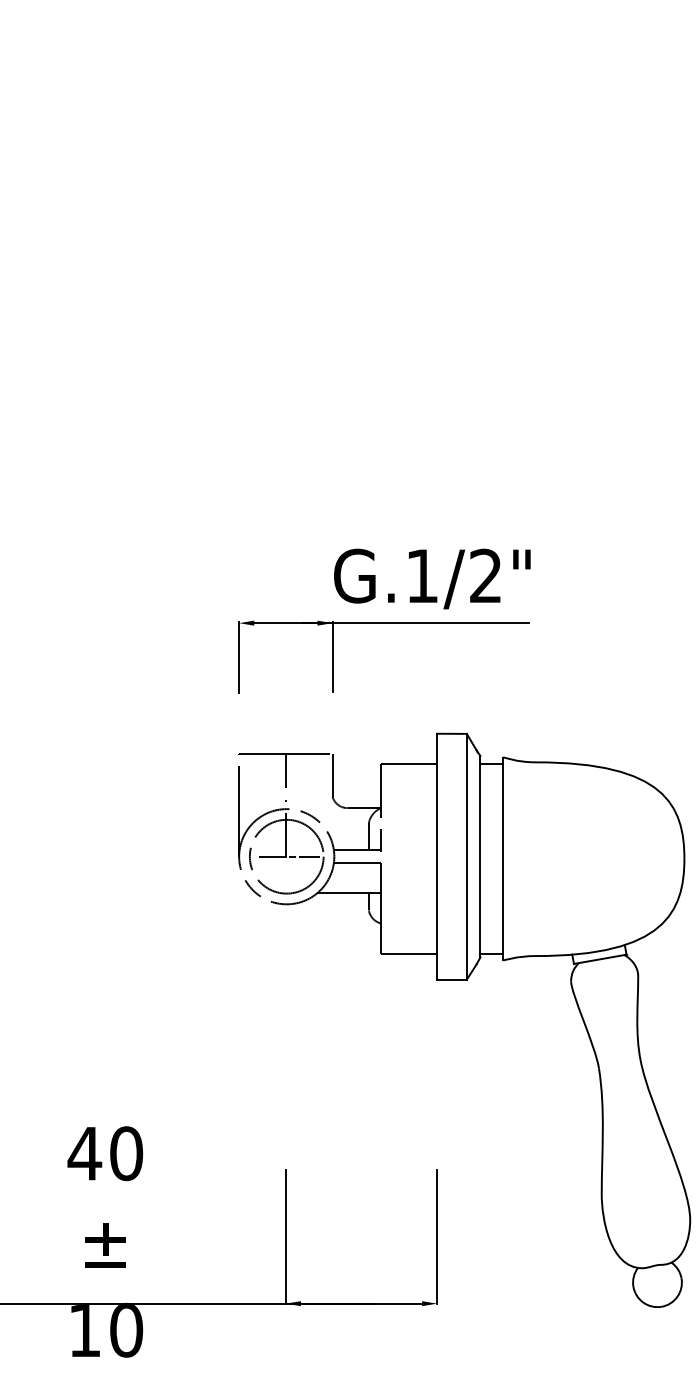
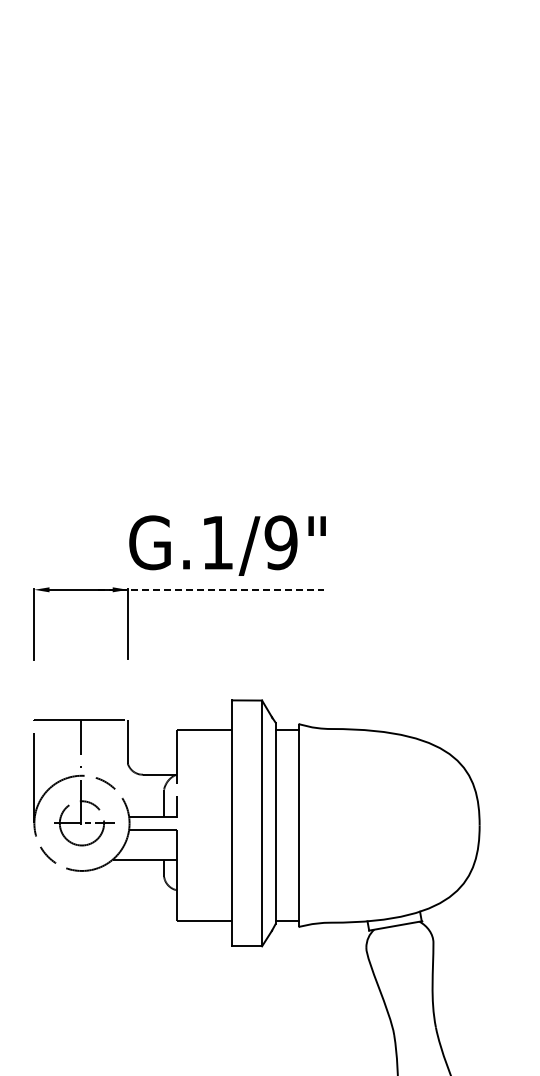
text: (485, 575) -> (280, 542), G.1/2" -> G.1/9"
line: (416, 623) -> (211, 590), solid -> dashed
circle: (286, 856) -> (81, 823), size x0.6

